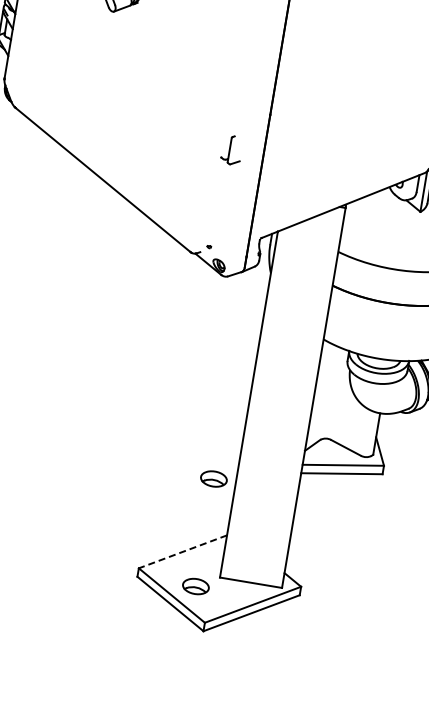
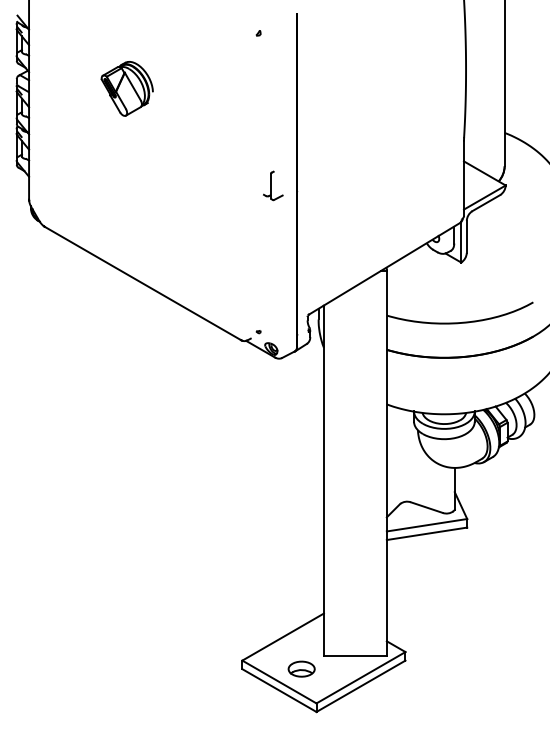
part: (232, 149) -> (273, 185), moved
part: (213, 478) -> (301, 559), removed
line: (182, 552) -> (282, 637), dashed -> solid

